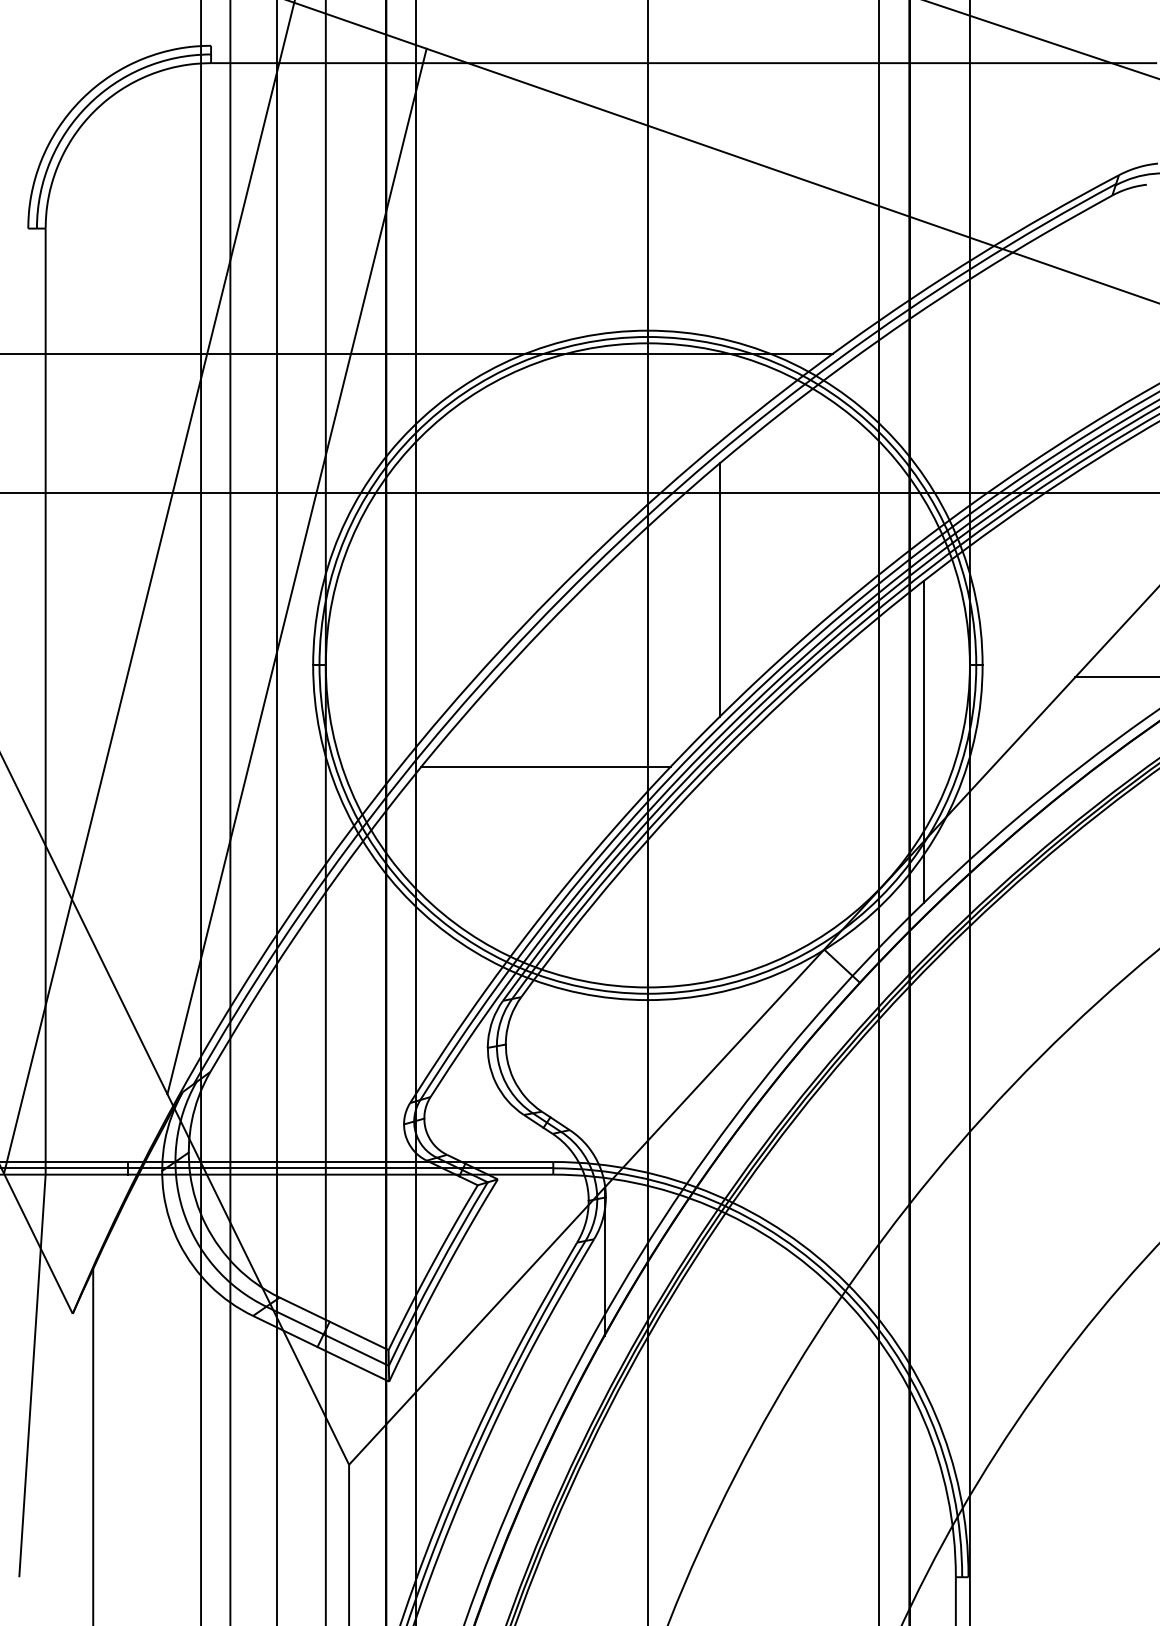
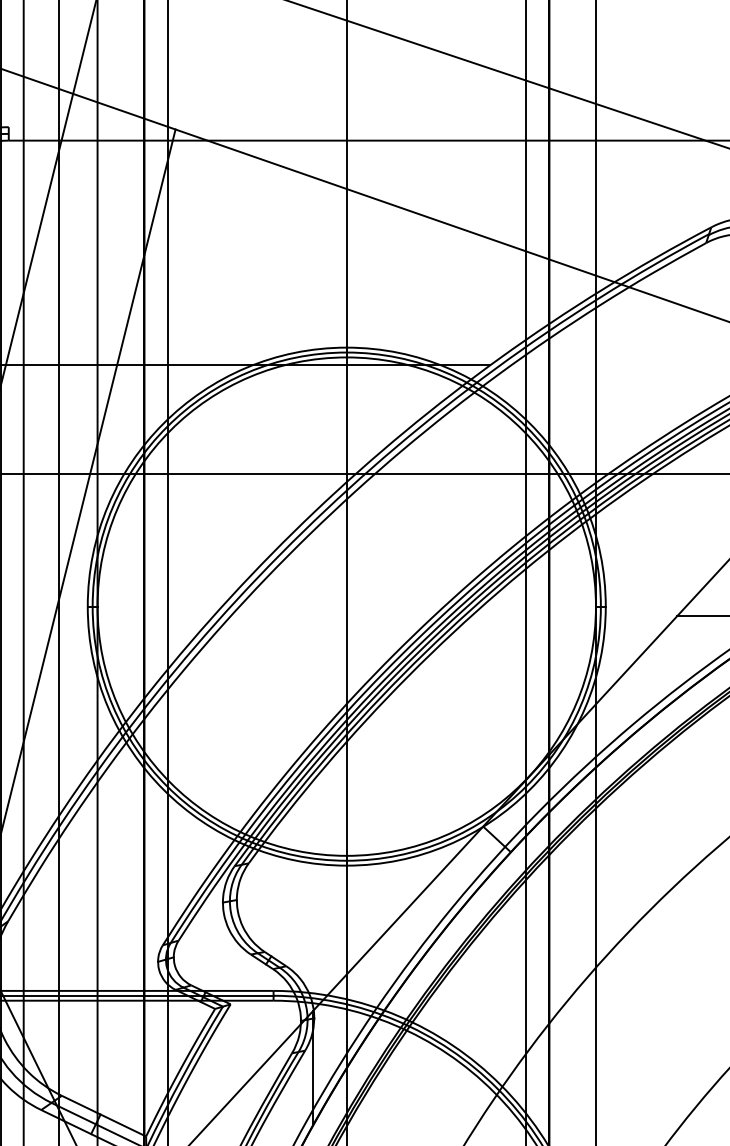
line: (719, 589) -> (402, 547), removed
line: (923, 741) -> (560, 665), removed
line: (545, 766) -> (267, 684), removed

